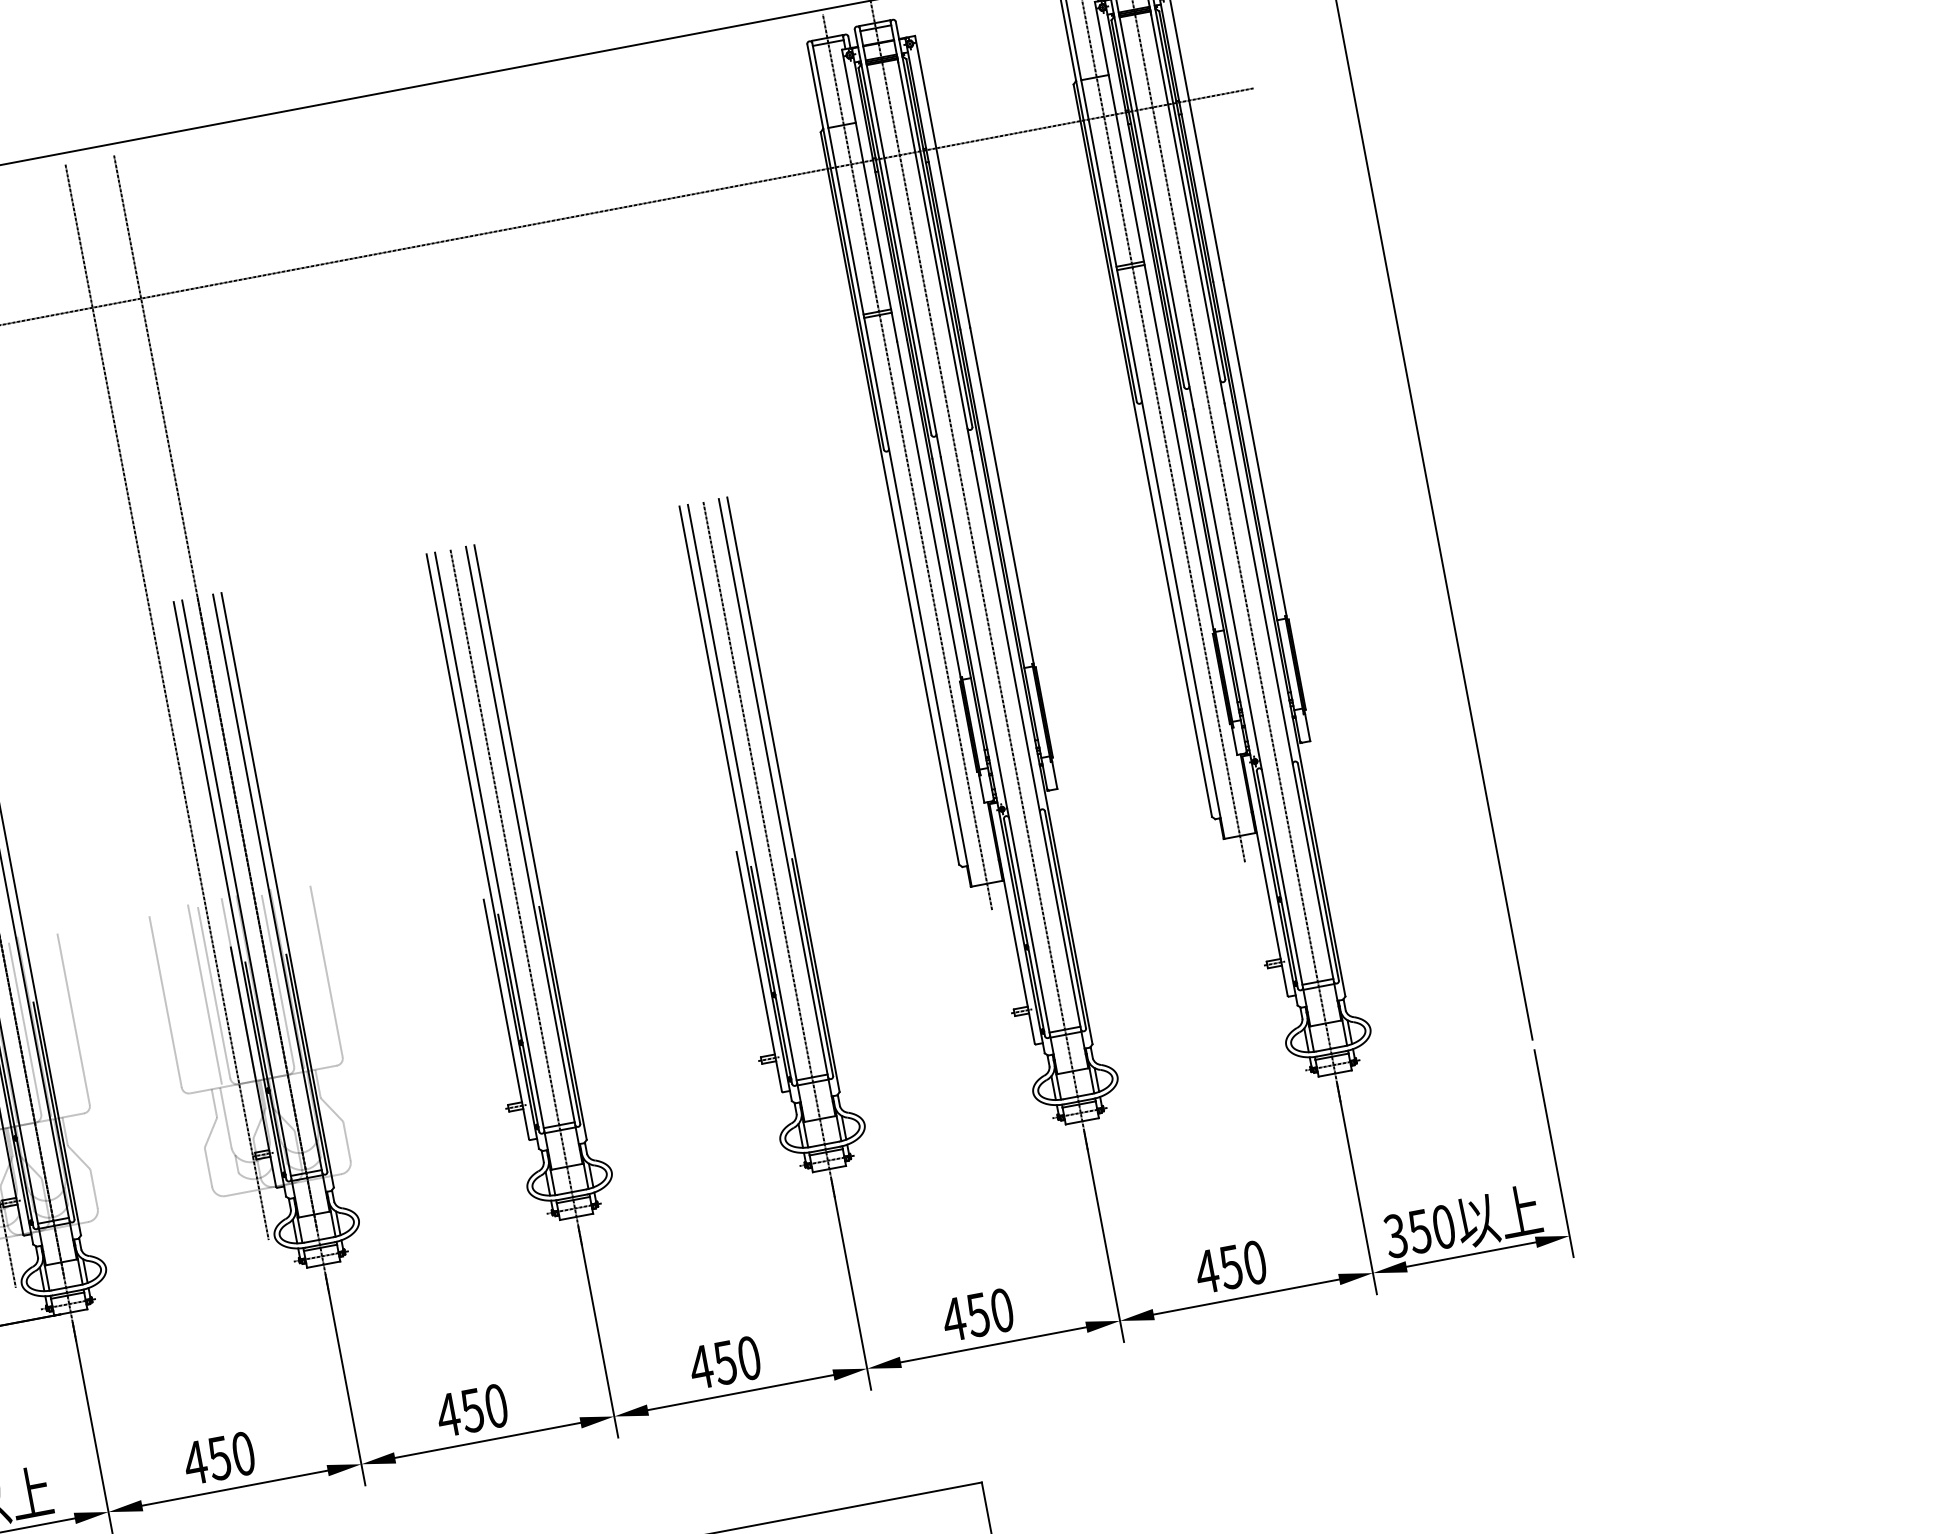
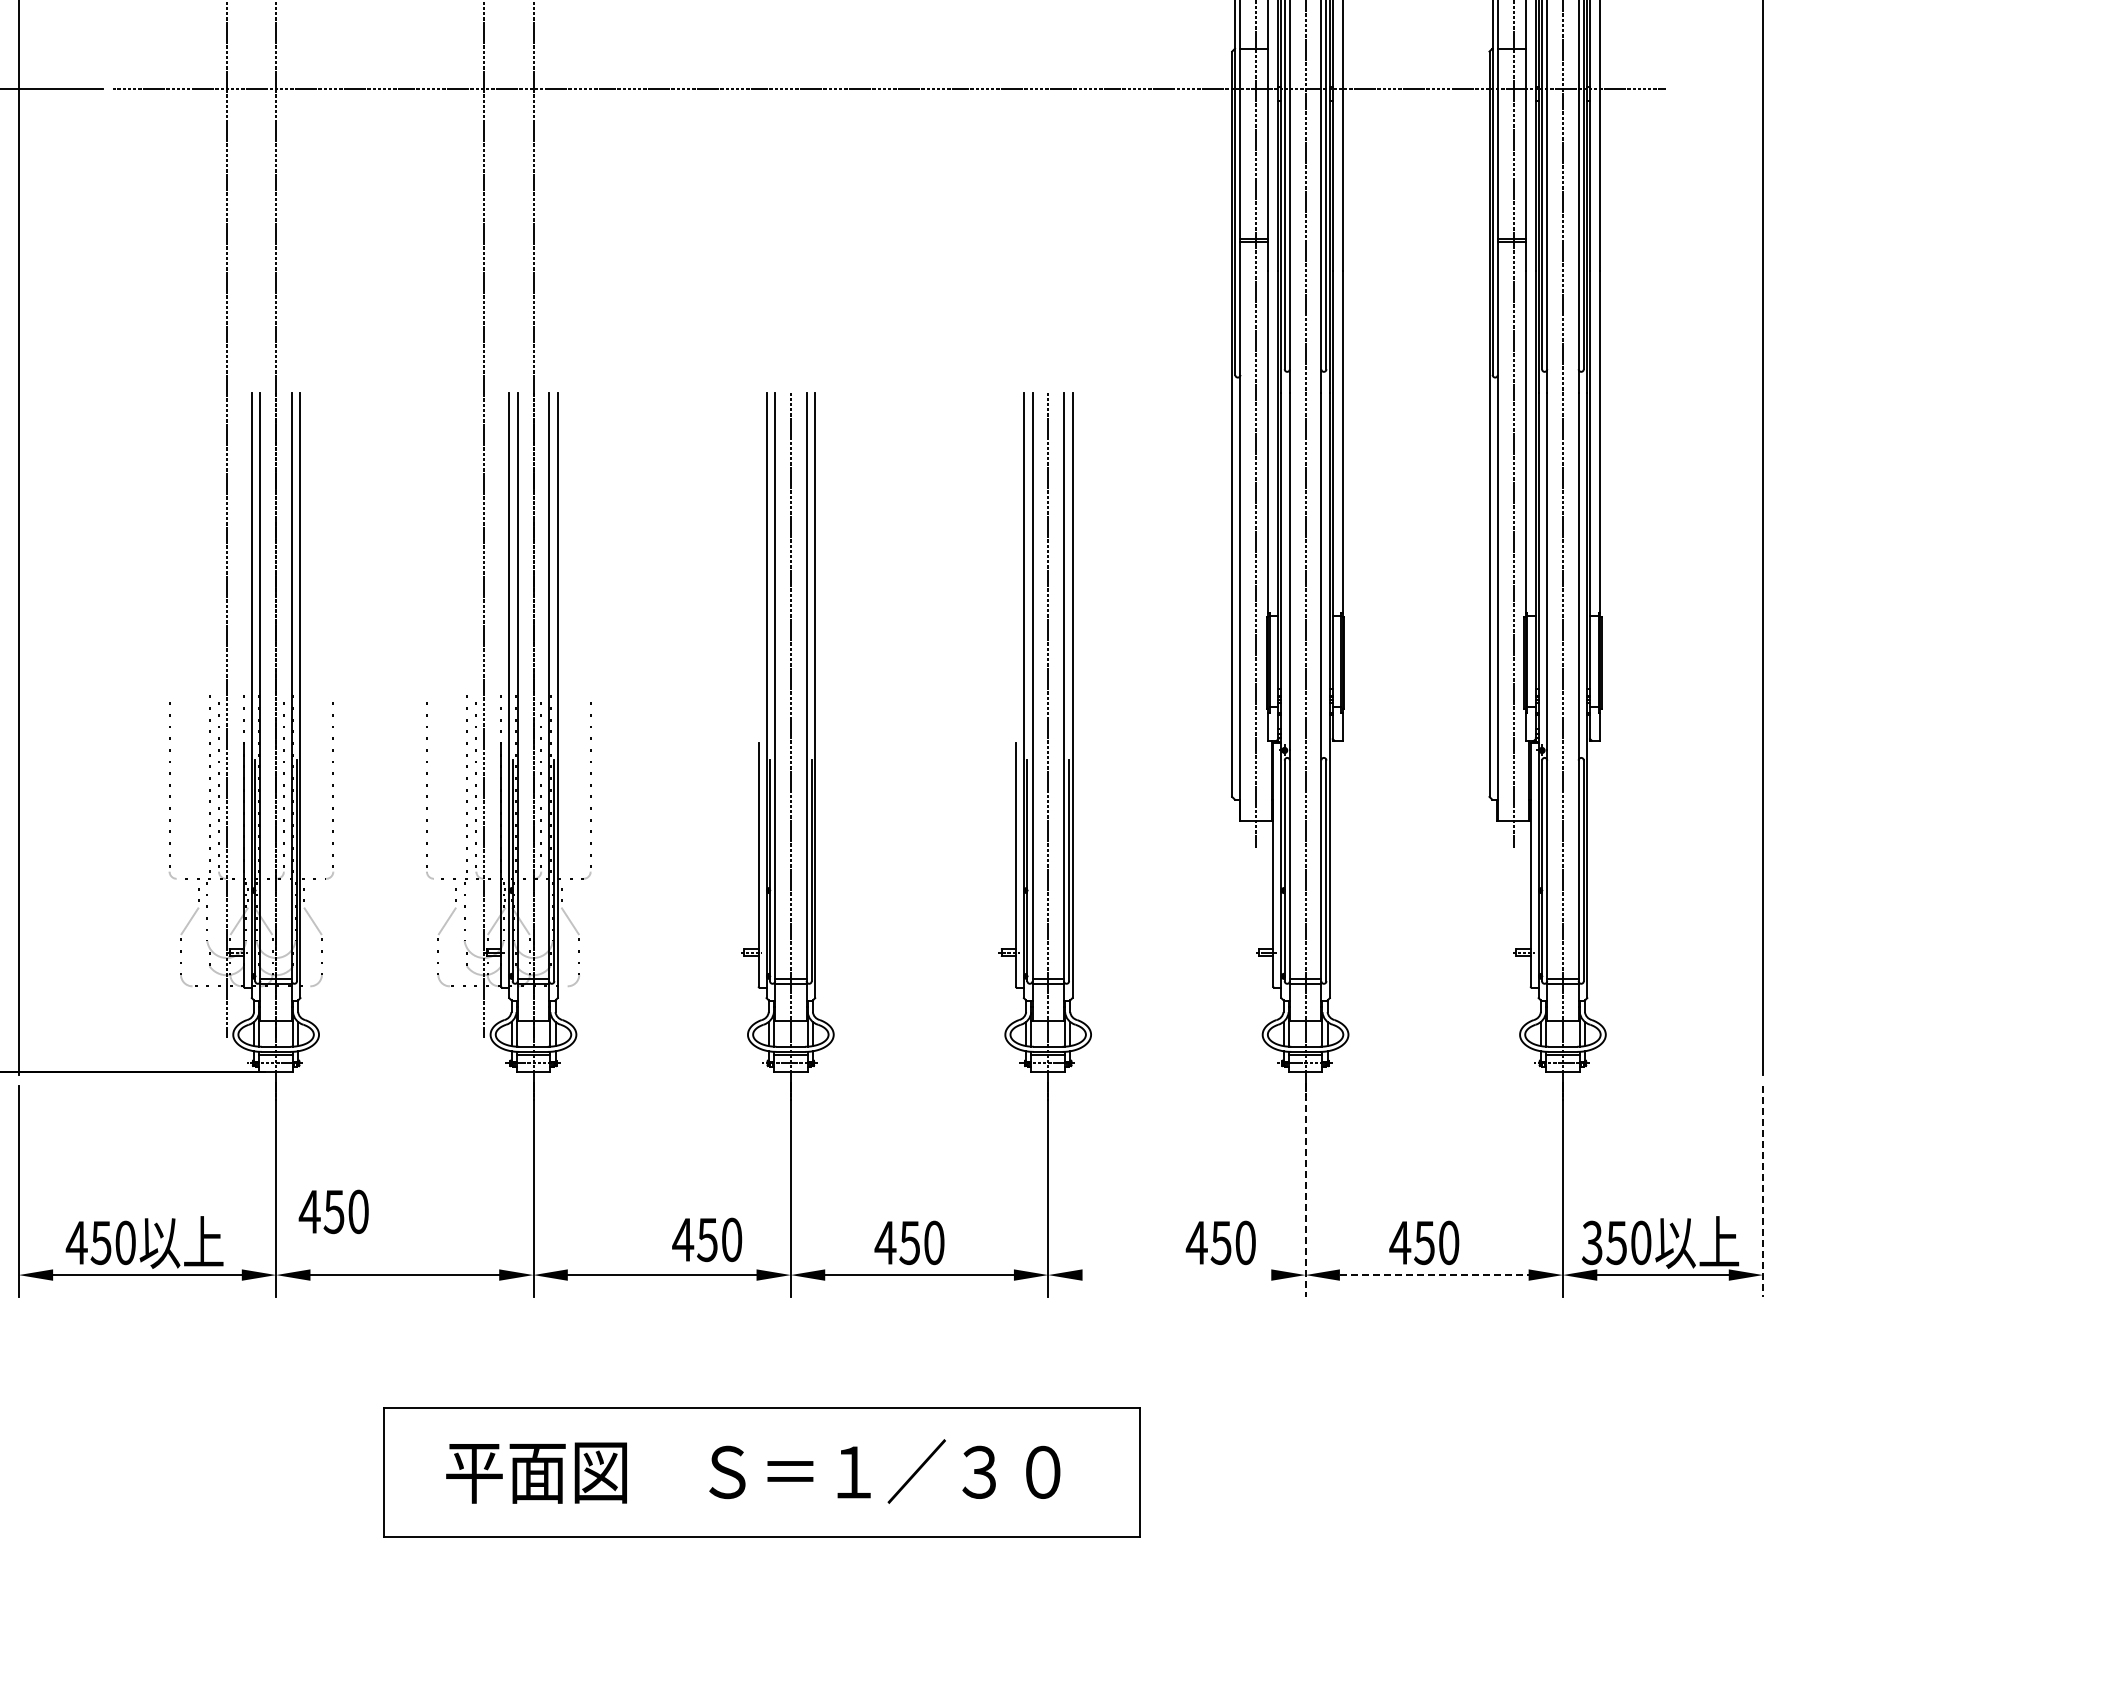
line: (1554, 1153) -> (1763, 1191), solid -> dashed
line: (1104, 1236) -> (1305, 1189), solid -> dashed
line: (1246, 1297) -> (1434, 1275), solid -> dashed
text: (977, 1314) -> (1220, 1242), moved
line: (993, 1345) -> (1176, 1275), removed
text: (472, 1410) -> (707, 1239), moved
text: (218, 1458) -> (333, 1211), moved

